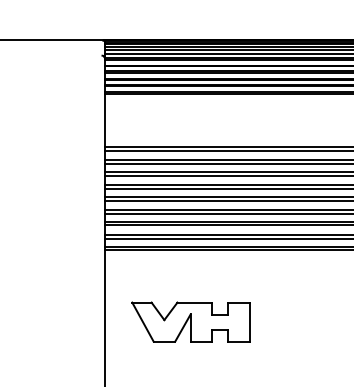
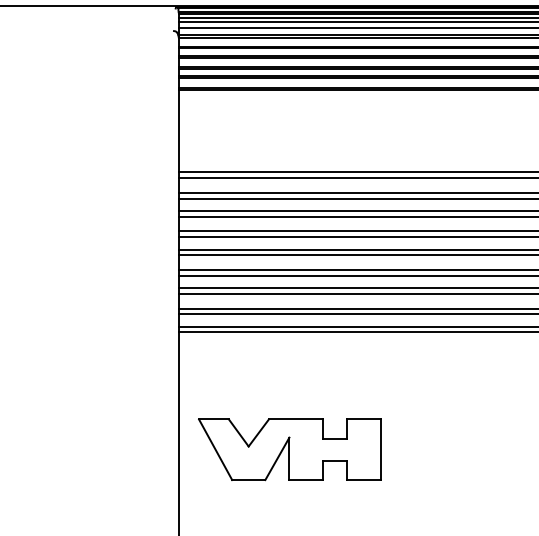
part: (190, 321) -> (289, 448), moved

